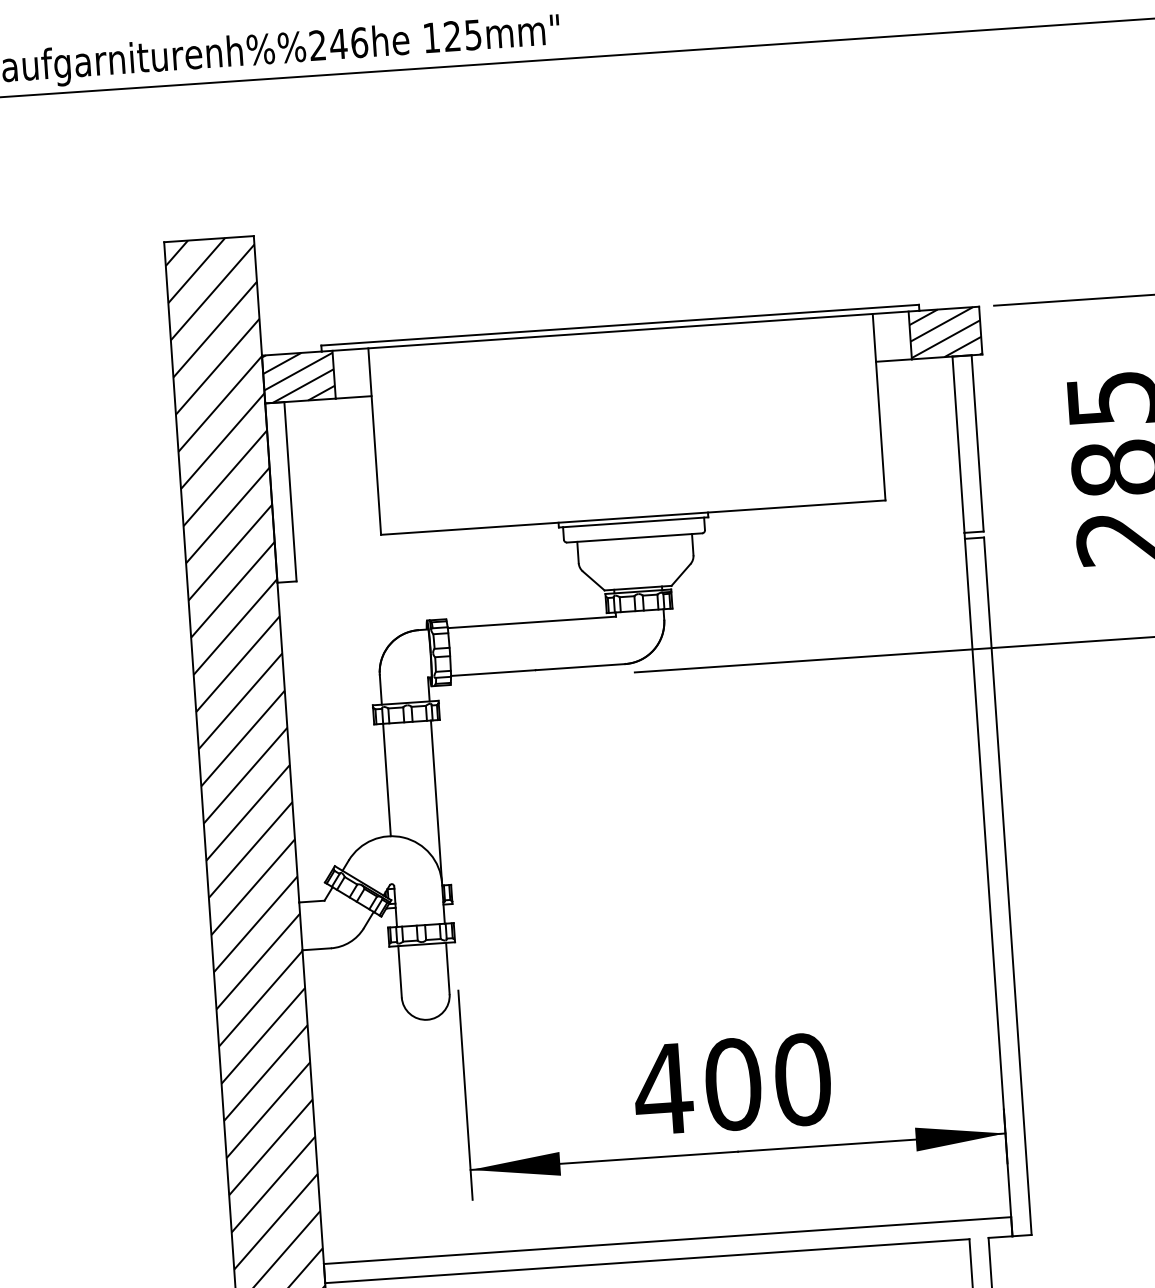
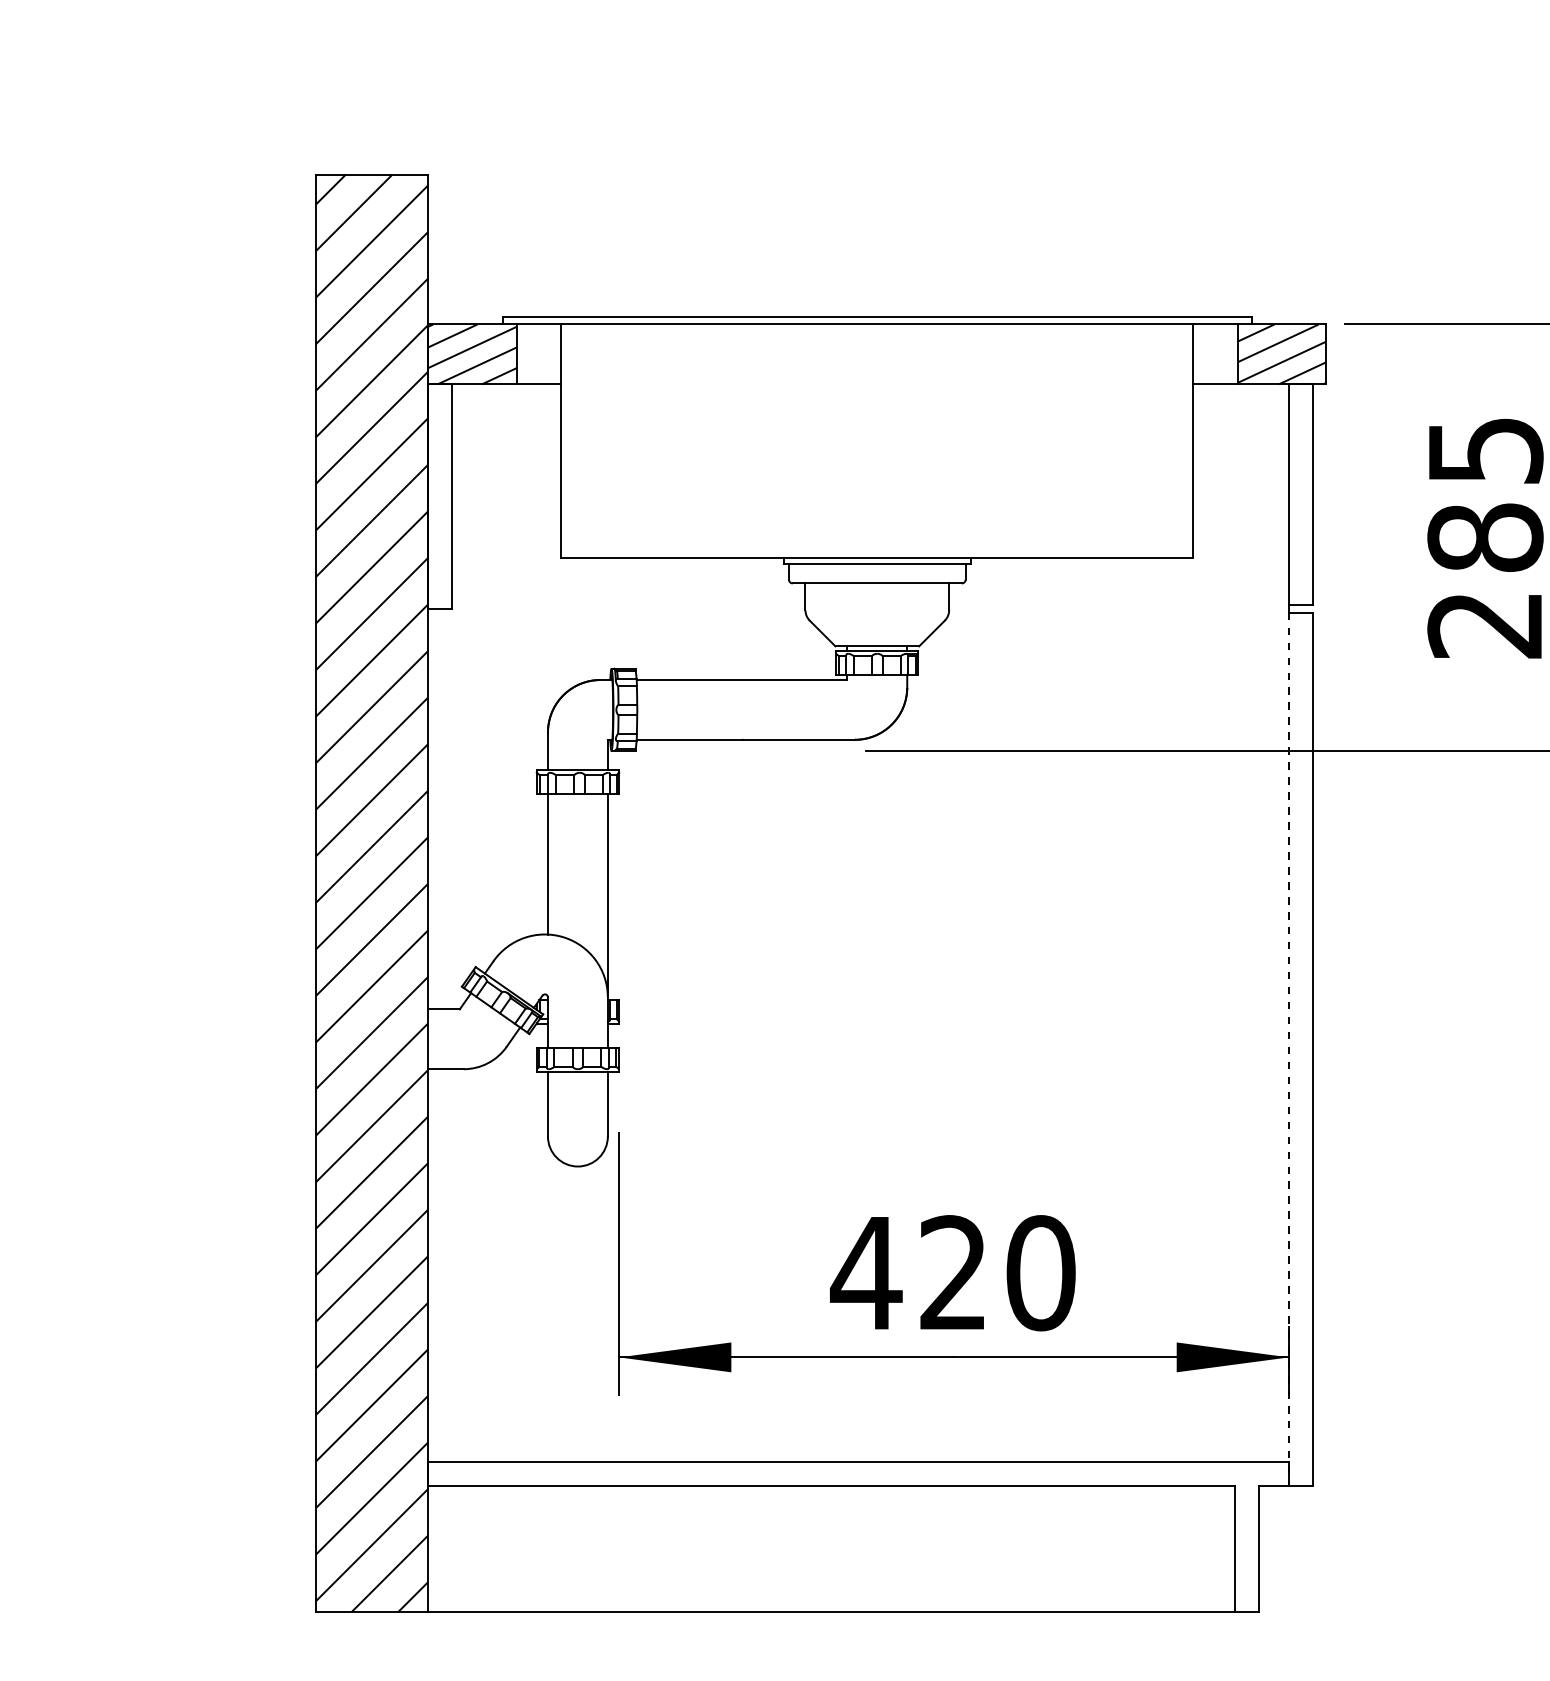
line: (988, 887) -> (1288, 1049), solid -> dashed
text: (733, 1084) -> (953, 1273), 400 -> 420

